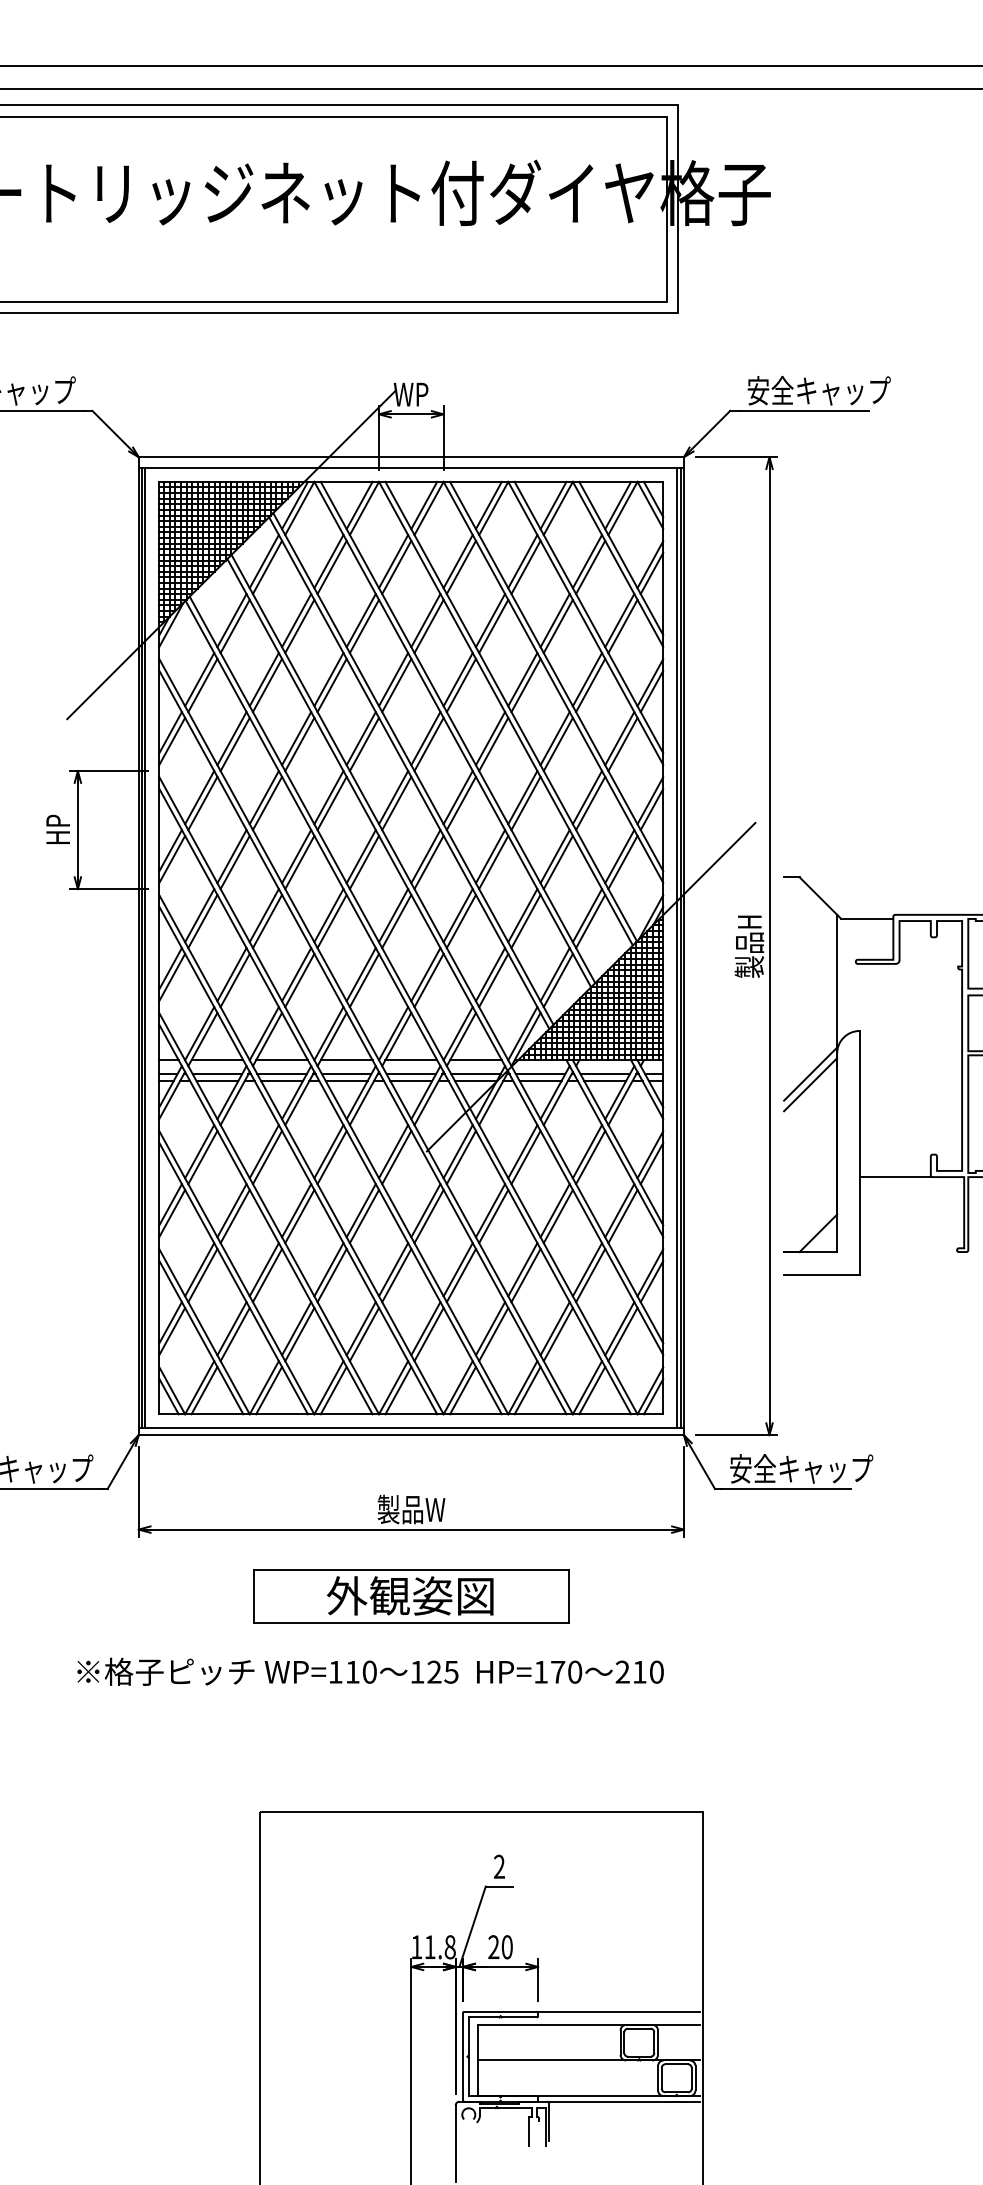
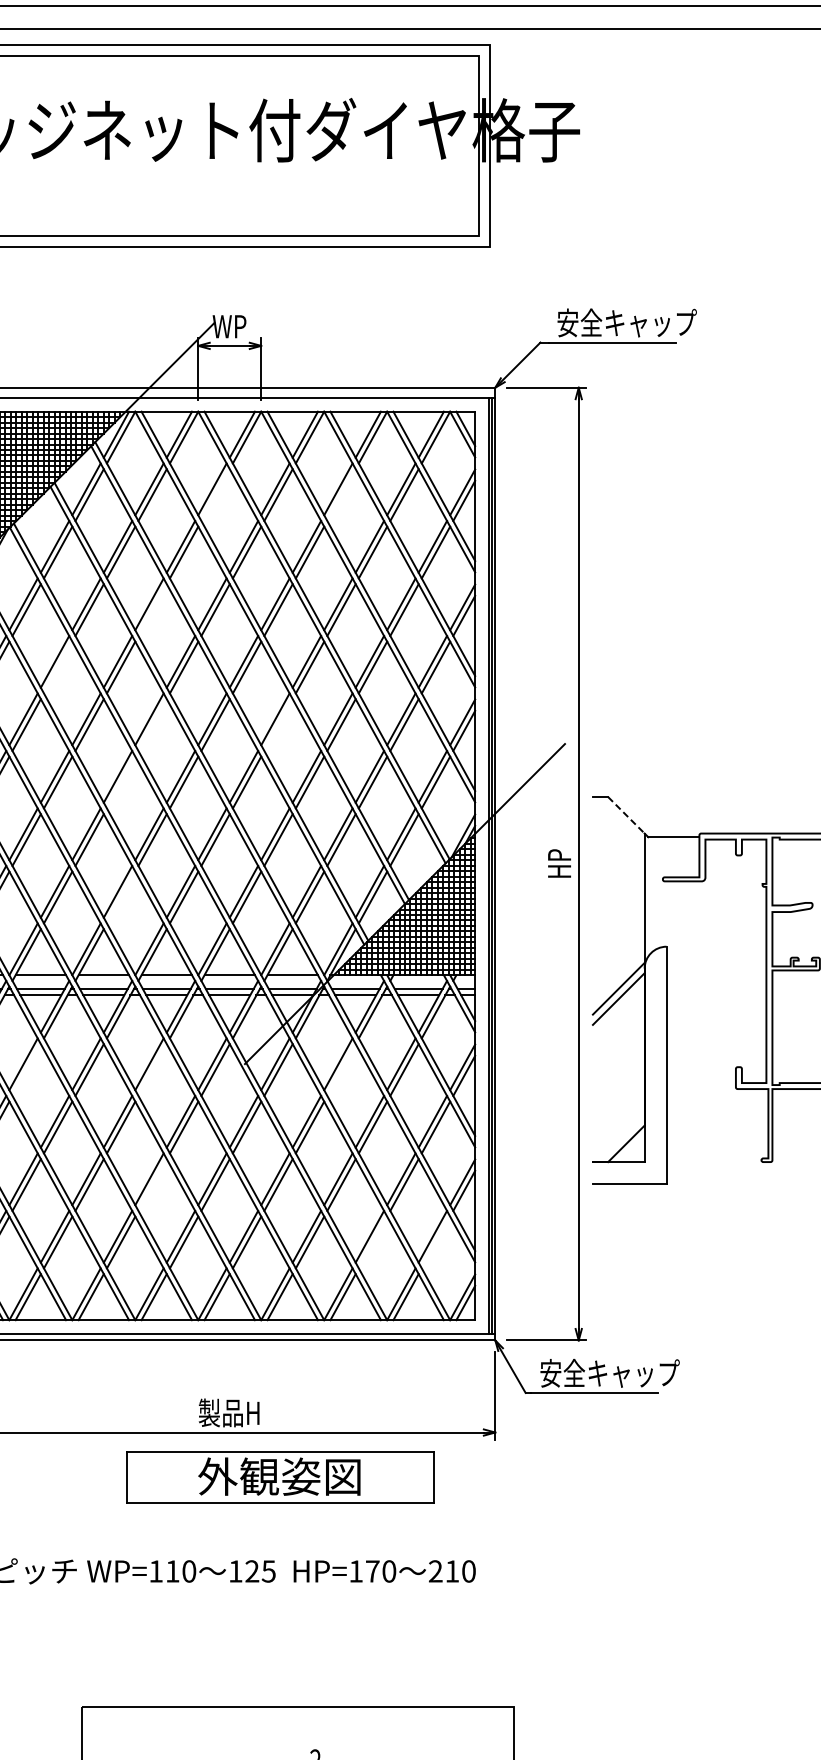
line: (396, 567) -> (215, 495), removed
line: (525, 567) -> (341, 495), removed
line: (331, 685) -> (151, 610), removed
line: (234, 744) -> (57, 667), removed
line: (331, 803) -> (151, 725), removed
line: (460, 803) -> (277, 725), removed
line: (299, 862) -> (120, 782), removed
line: (818, 896) -> (626, 815), solid -> dashed
text: (749, 946) -> (559, 864), 製品H -> HP
line: (299, 980) -> (120, 897), removed
line: (202, 1157) -> (26, 1069), removed
line: (331, 1157) -> (151, 1069), removed
line: (525, 1157) -> (341, 1069), removed
line: (894, 1177) -> (700, 1089), removed
line: (331, 1275) -> (151, 1184), removed
line: (557, 1334) -> (372, 1242), removed
line: (622, 1334) -> (435, 1242), removed
text: (411, 1509) -> (229, 1412), 製品W -> 製品H
part: (411, 1596) -> (280, 1477), moved

